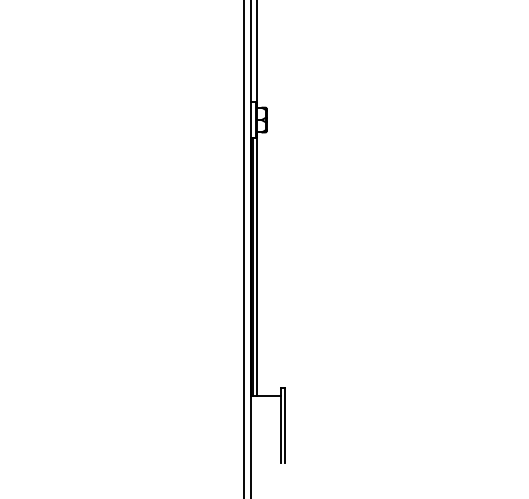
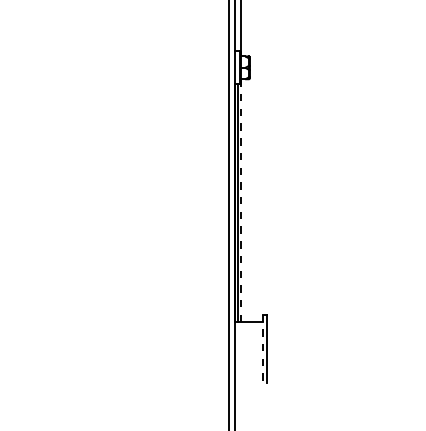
line: (257, 264) -> (241, 200), solid -> dashed
line: (280, 426) -> (262, 349), solid -> dashed

